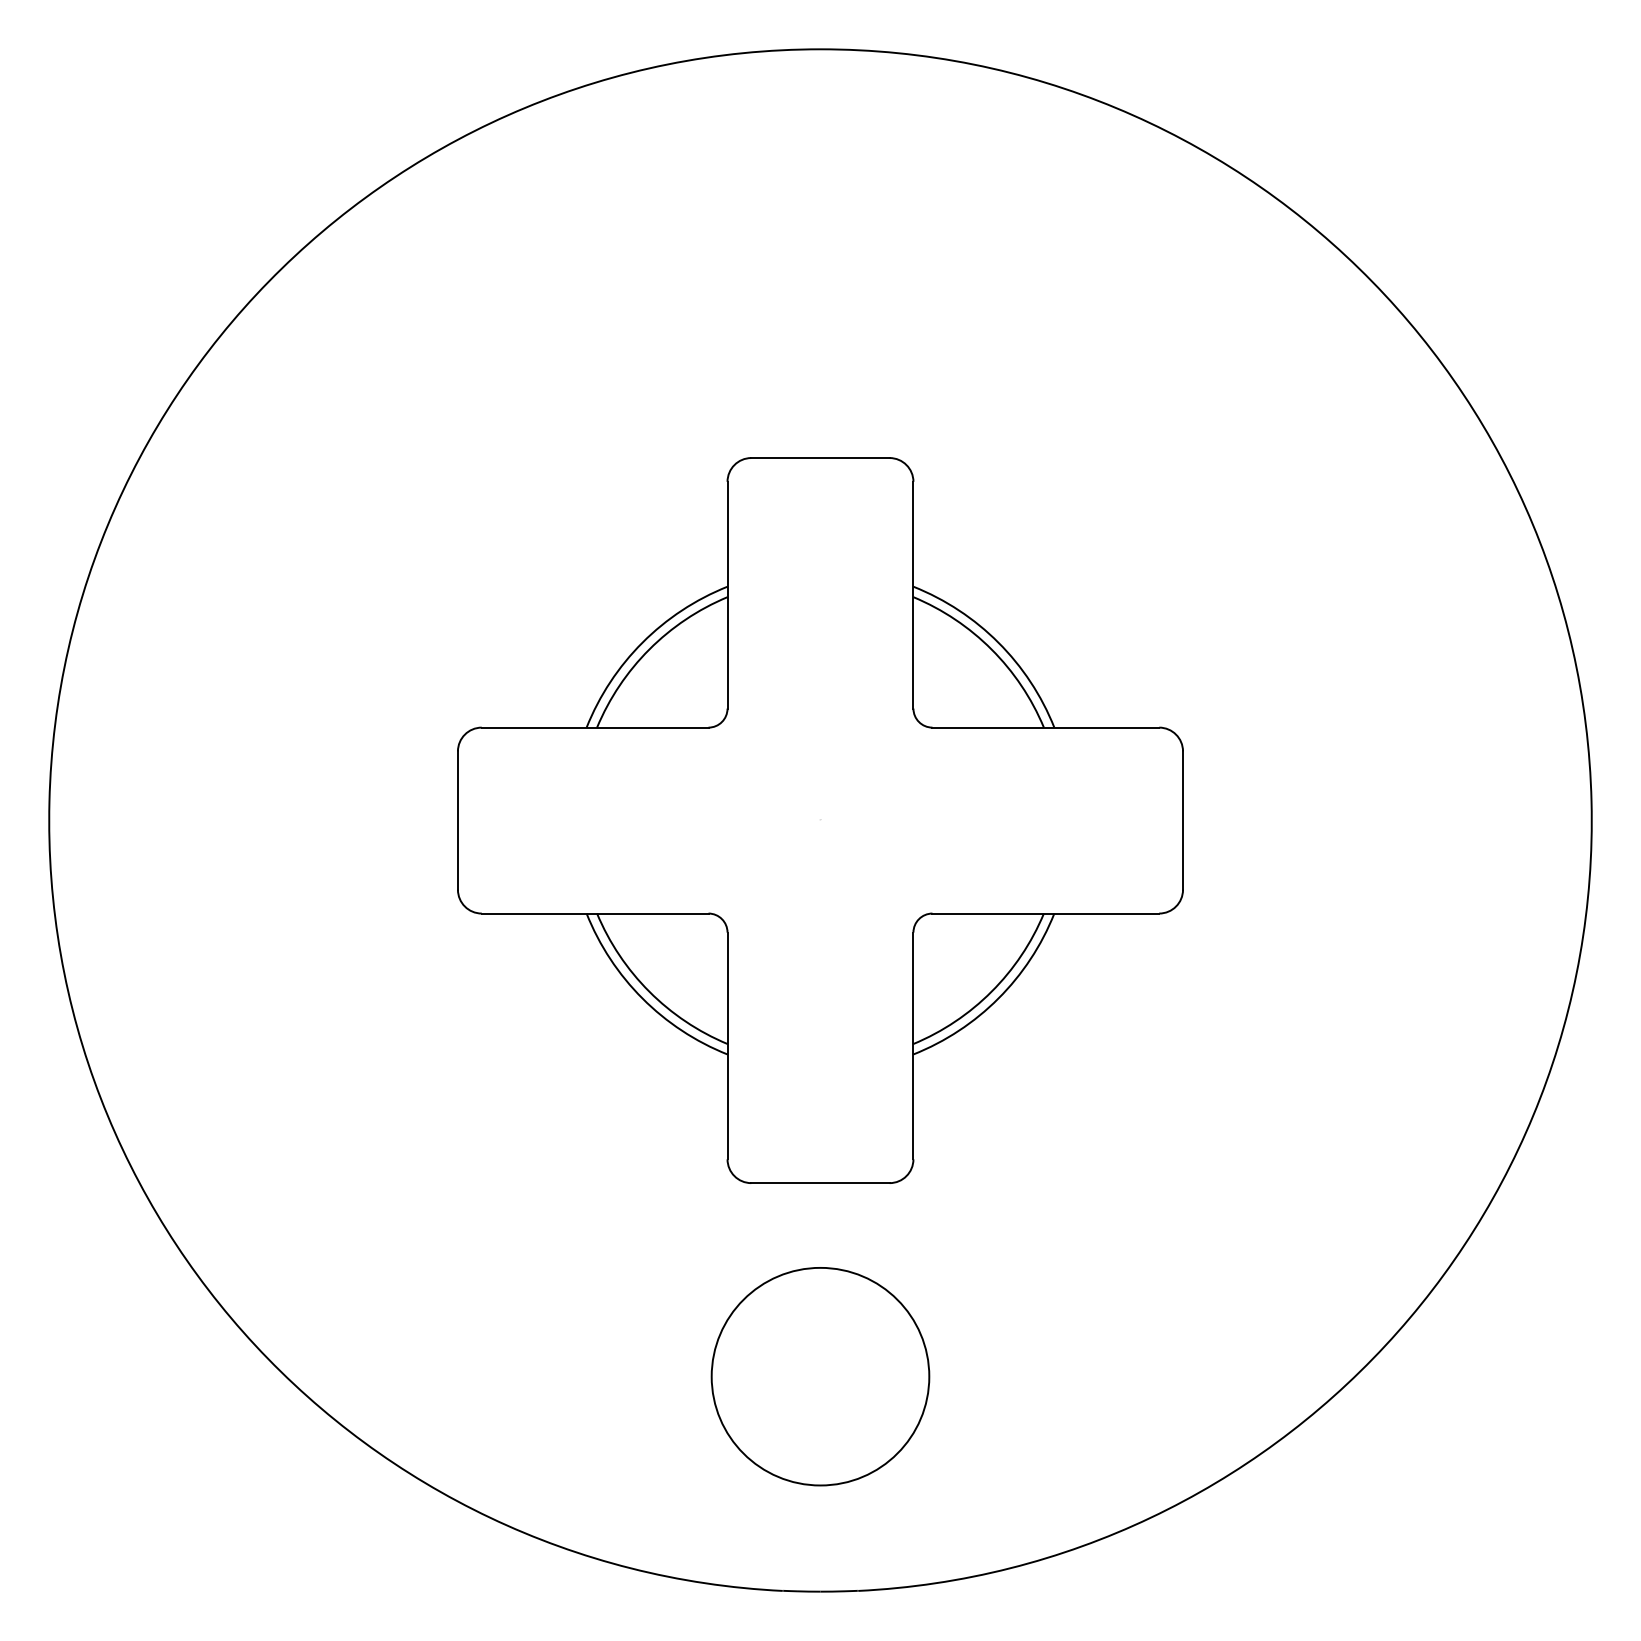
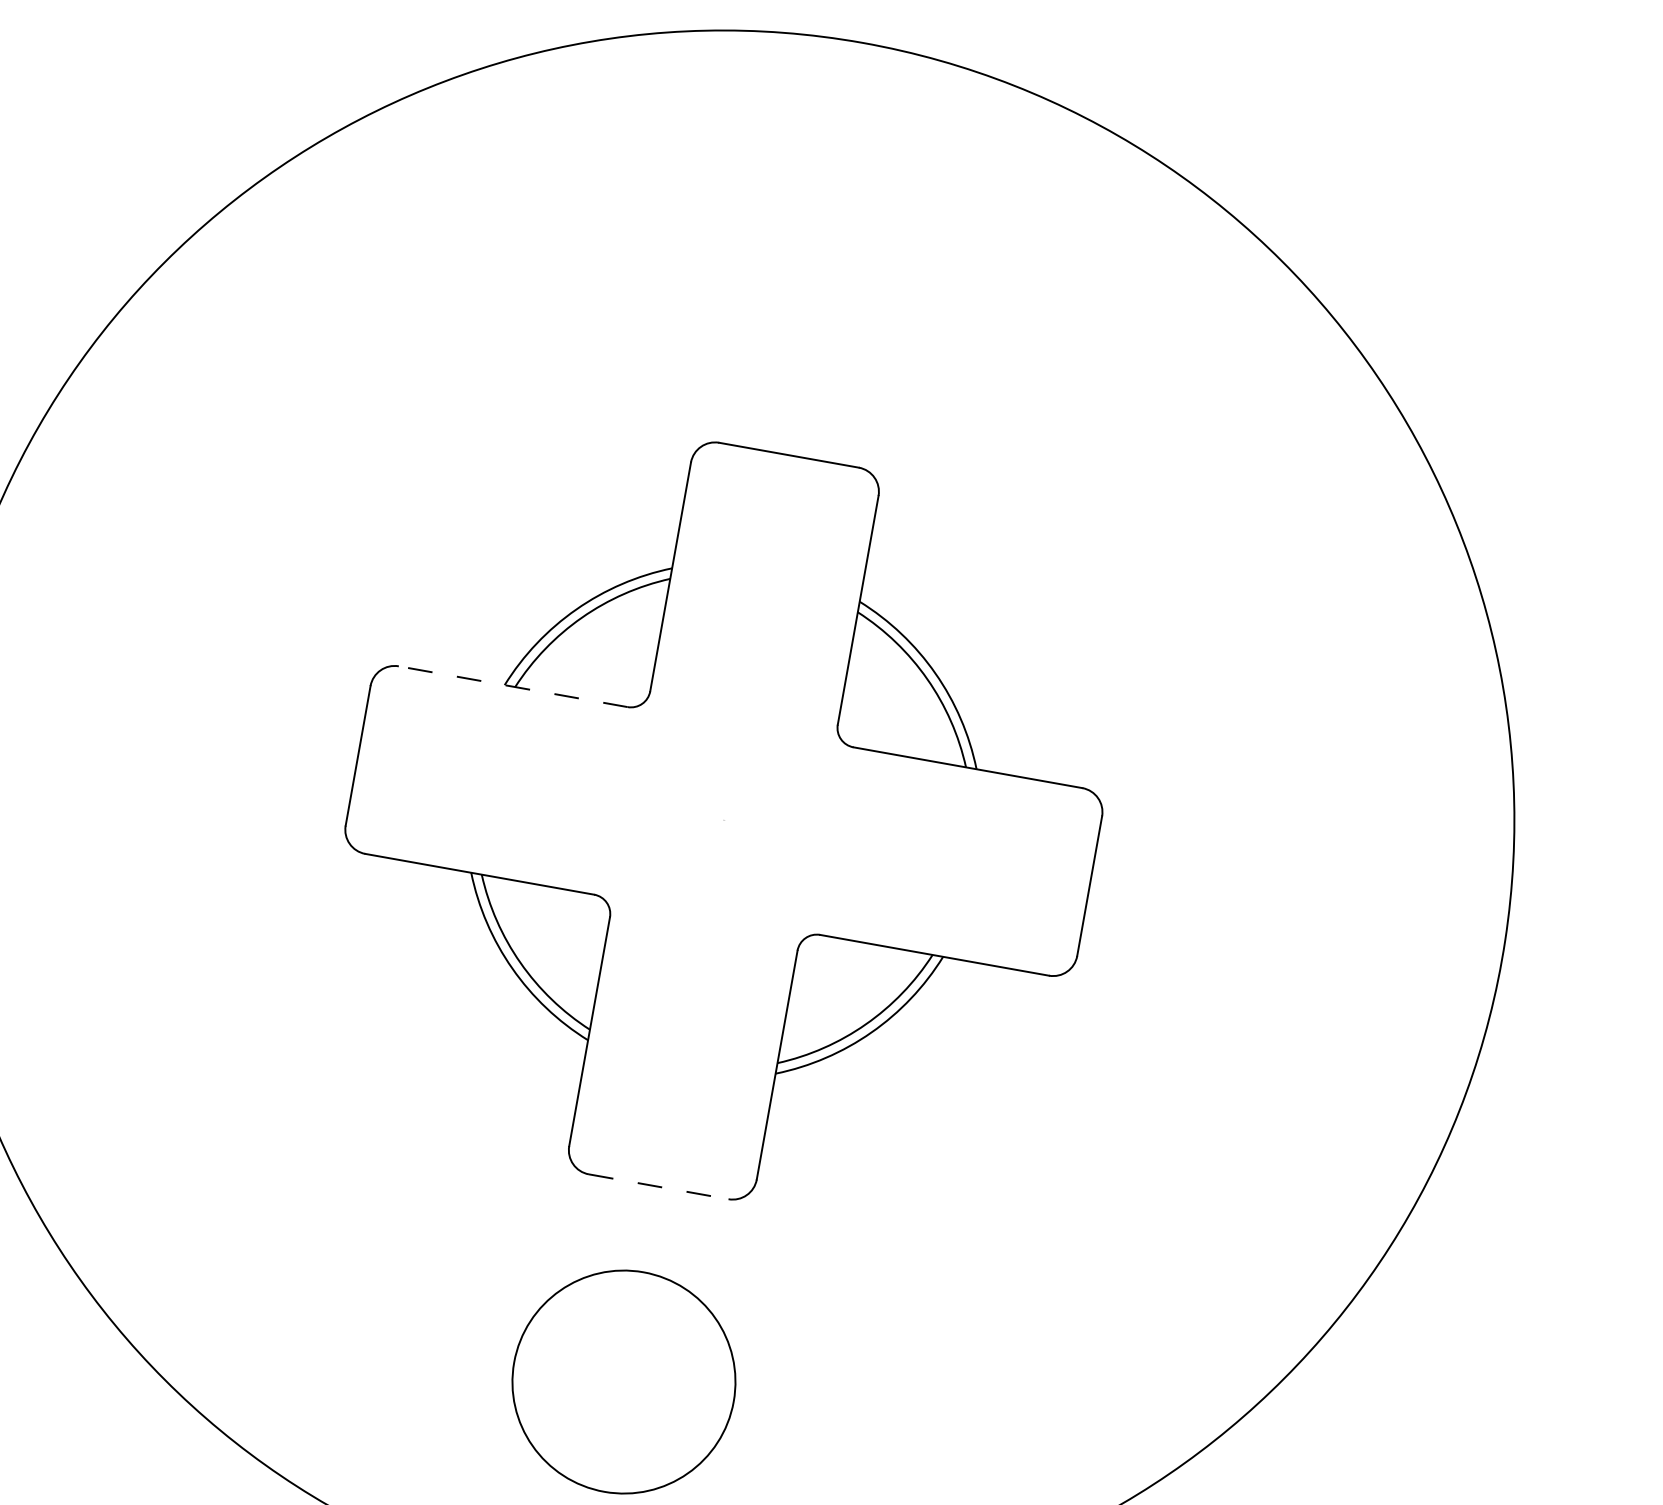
line: (594, 727) -> (512, 686), solid -> dashed
line: (820, 1183) -> (658, 1187), solid -> dashed

